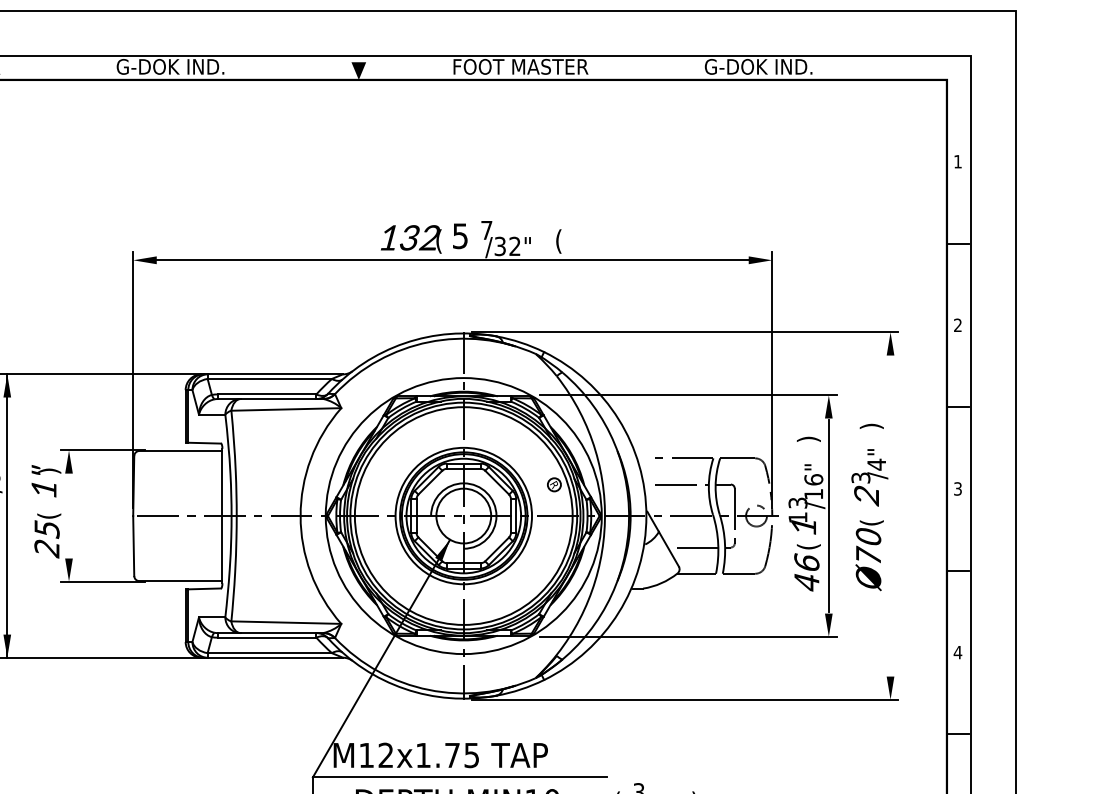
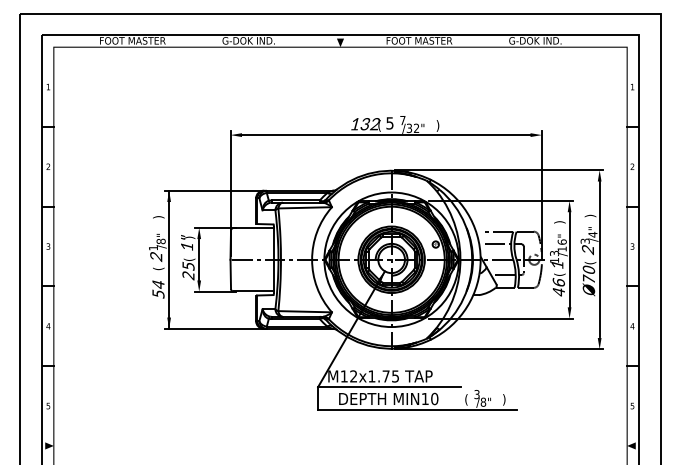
text: (557, 240) -> (437, 125), ( -> )
line: (69, 515) -> (199, 259), added
line: (890, 515) -> (599, 259), added

